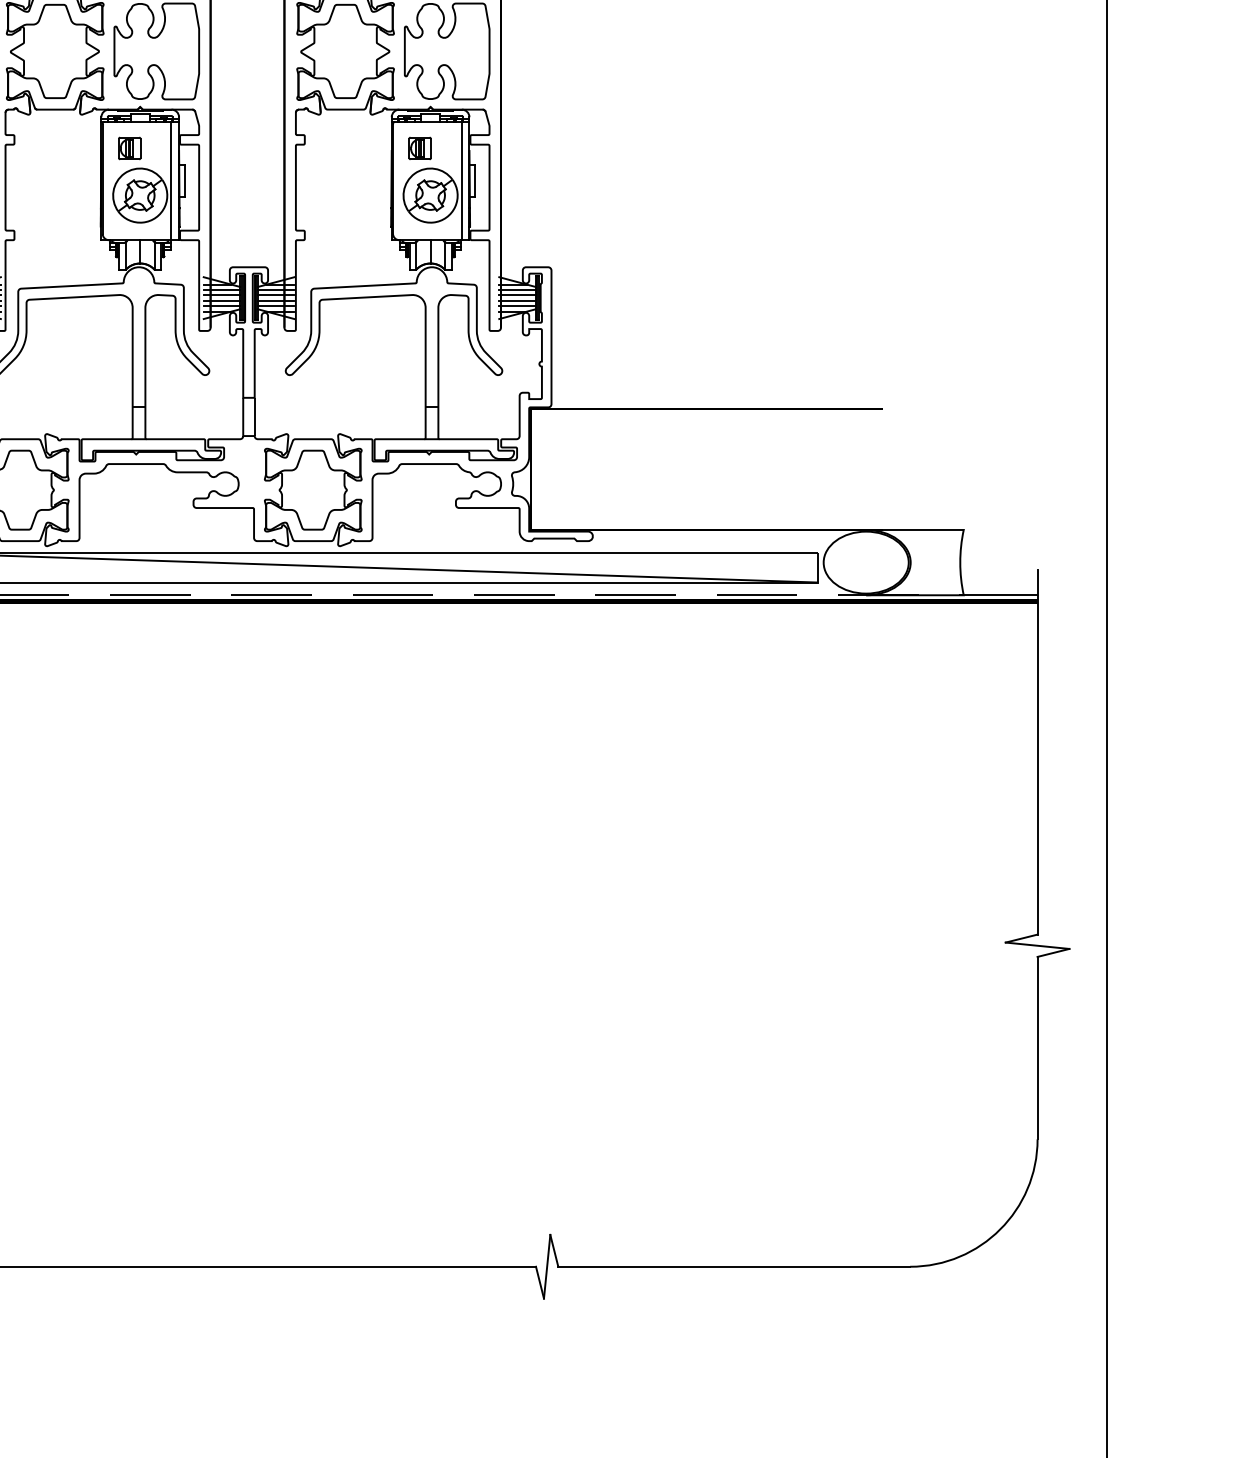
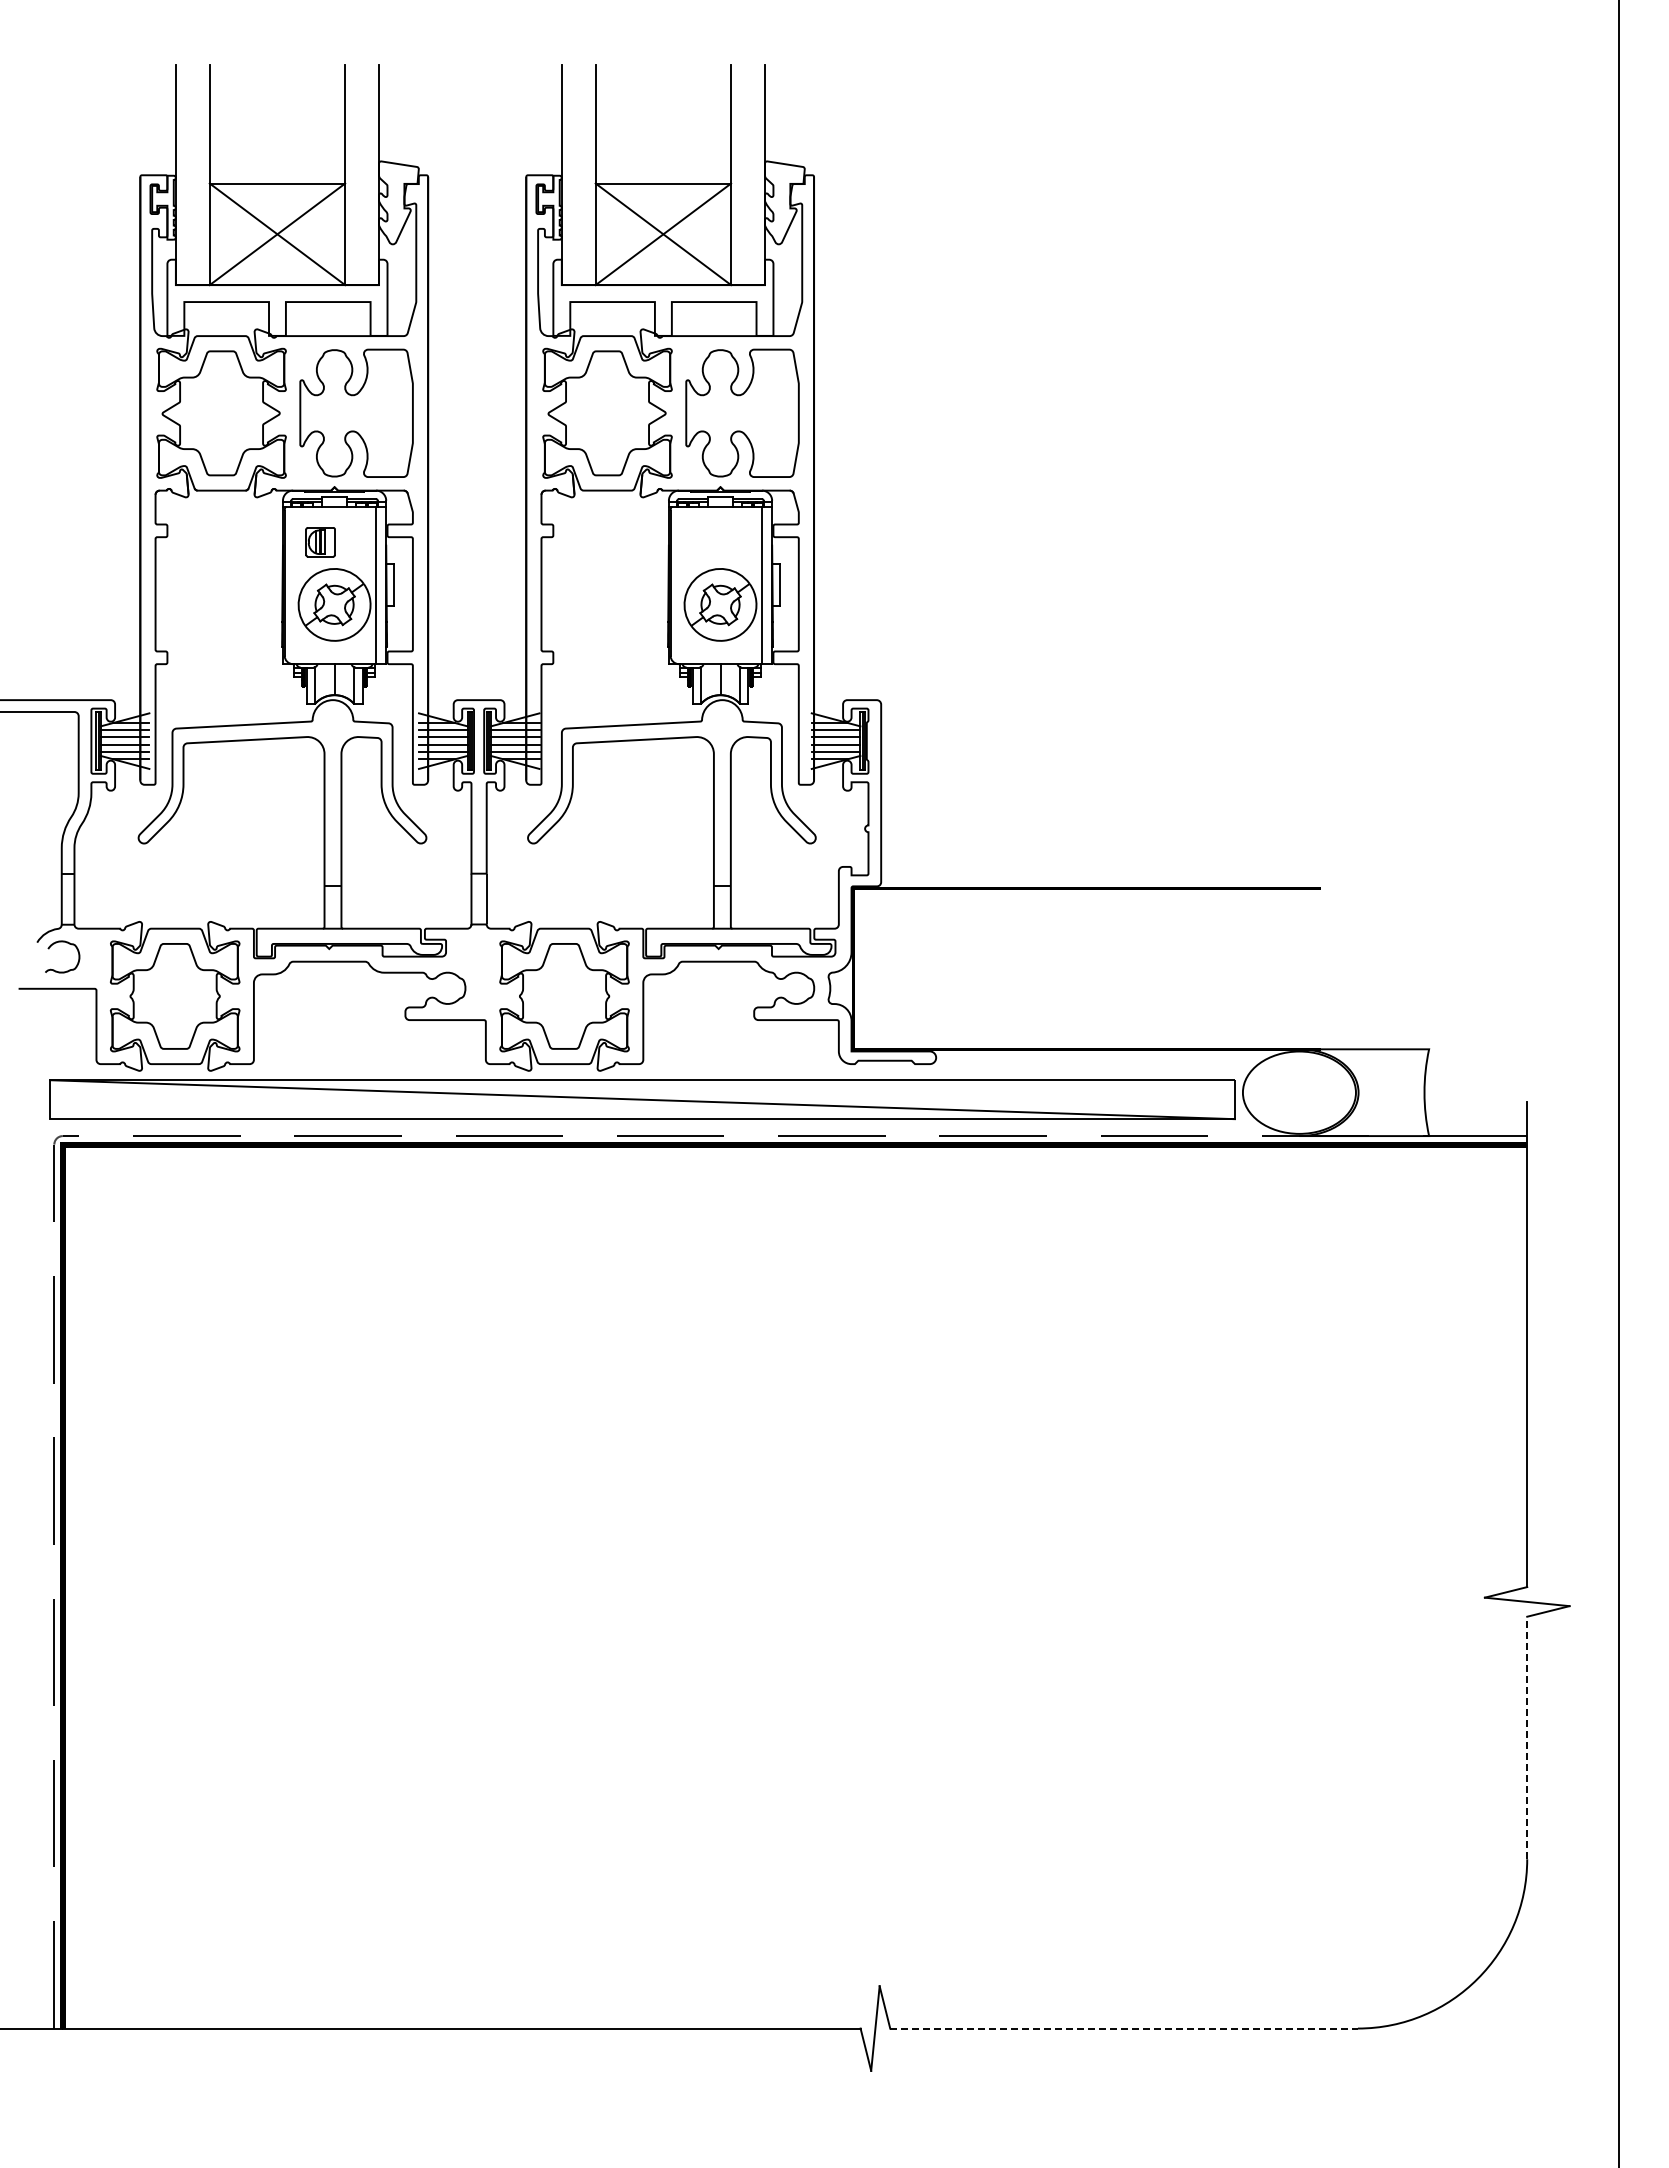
part: (420, 148) -> (706, 542), removed
line: (1037, 1047) -> (1527, 1737), solid -> dashed
line: (734, 1266) -> (1124, 2028), solid -> dashed

